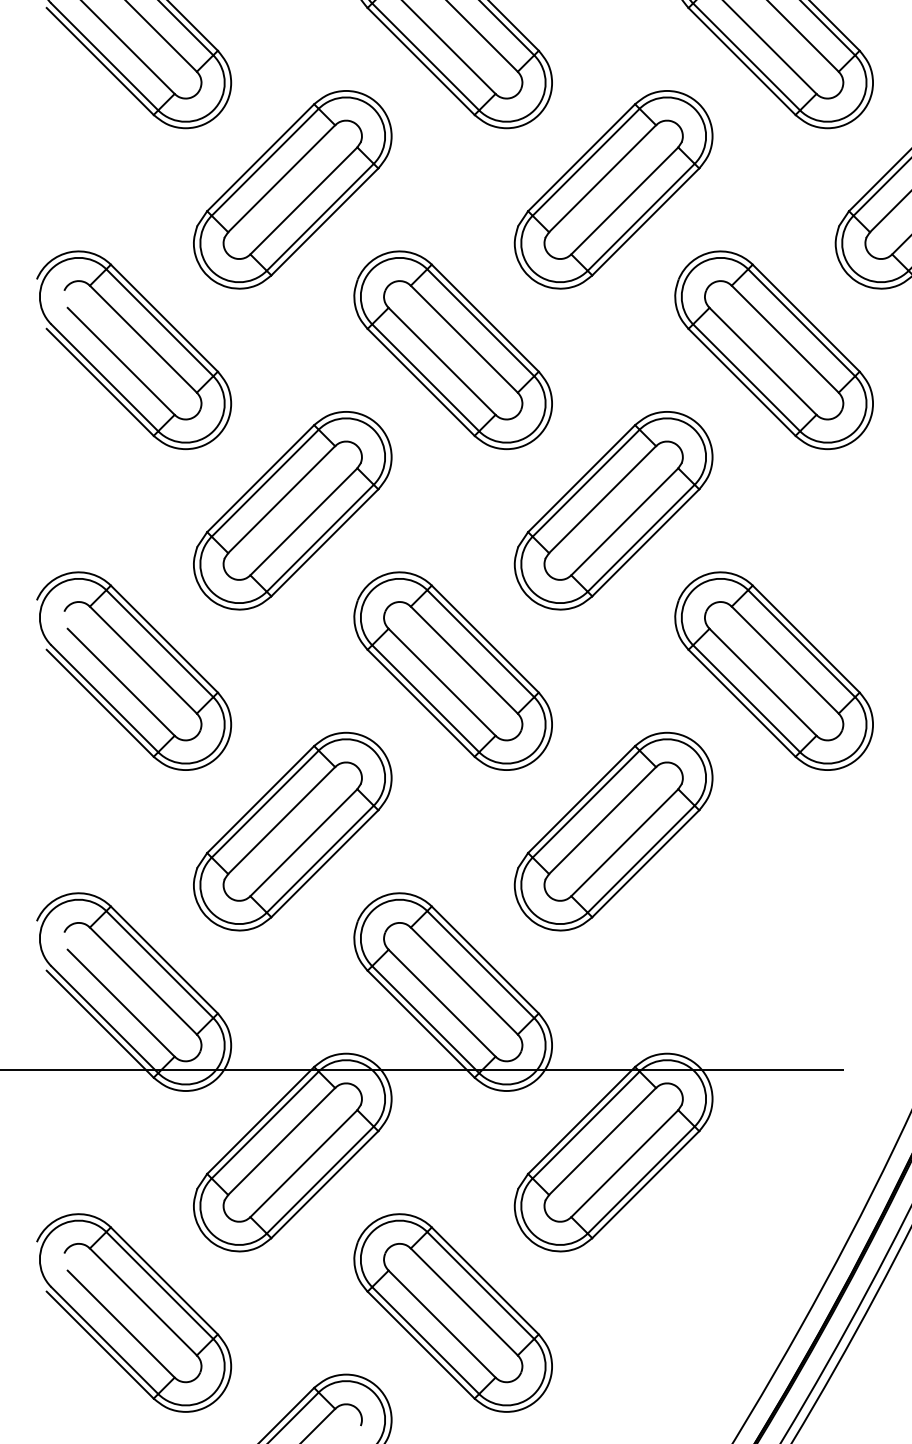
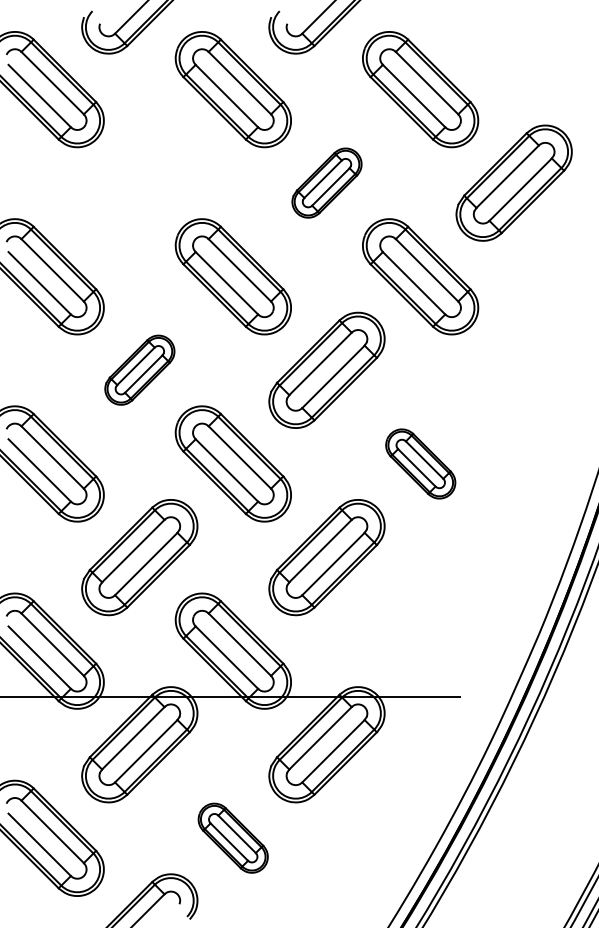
part: (292, 188) -> (139, 182), removed
part: (612, 188) -> (326, 182), size x0.6
part: (292, 509) -> (139, 369), size x0.6
part: (773, 670) -> (420, 463), size x0.6
part: (451, 1311) -> (232, 837), size x0.6

